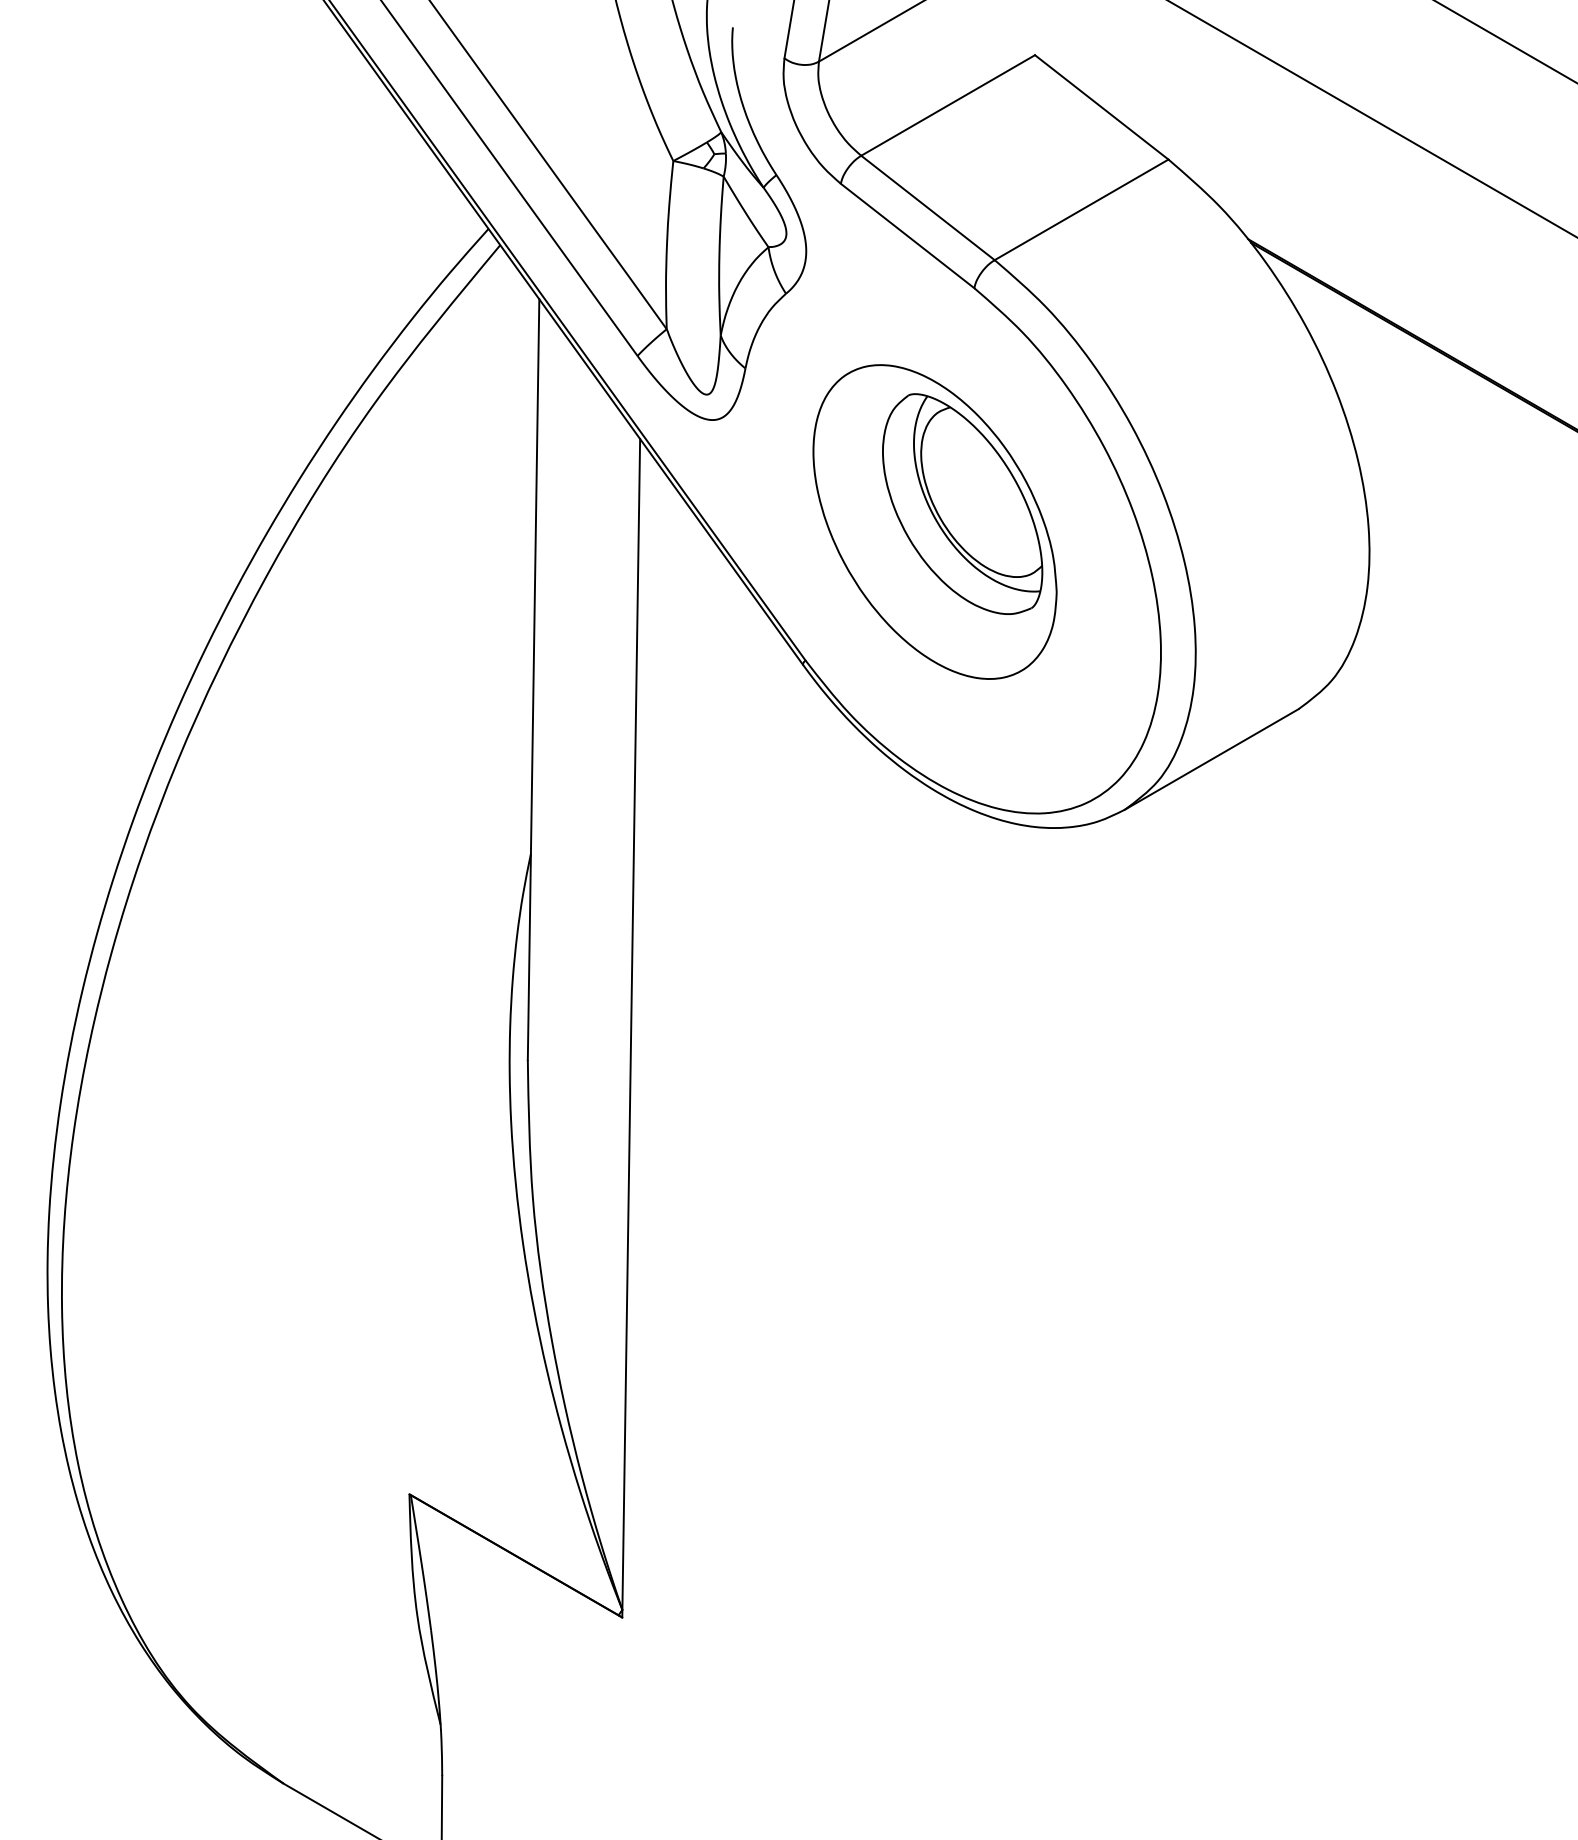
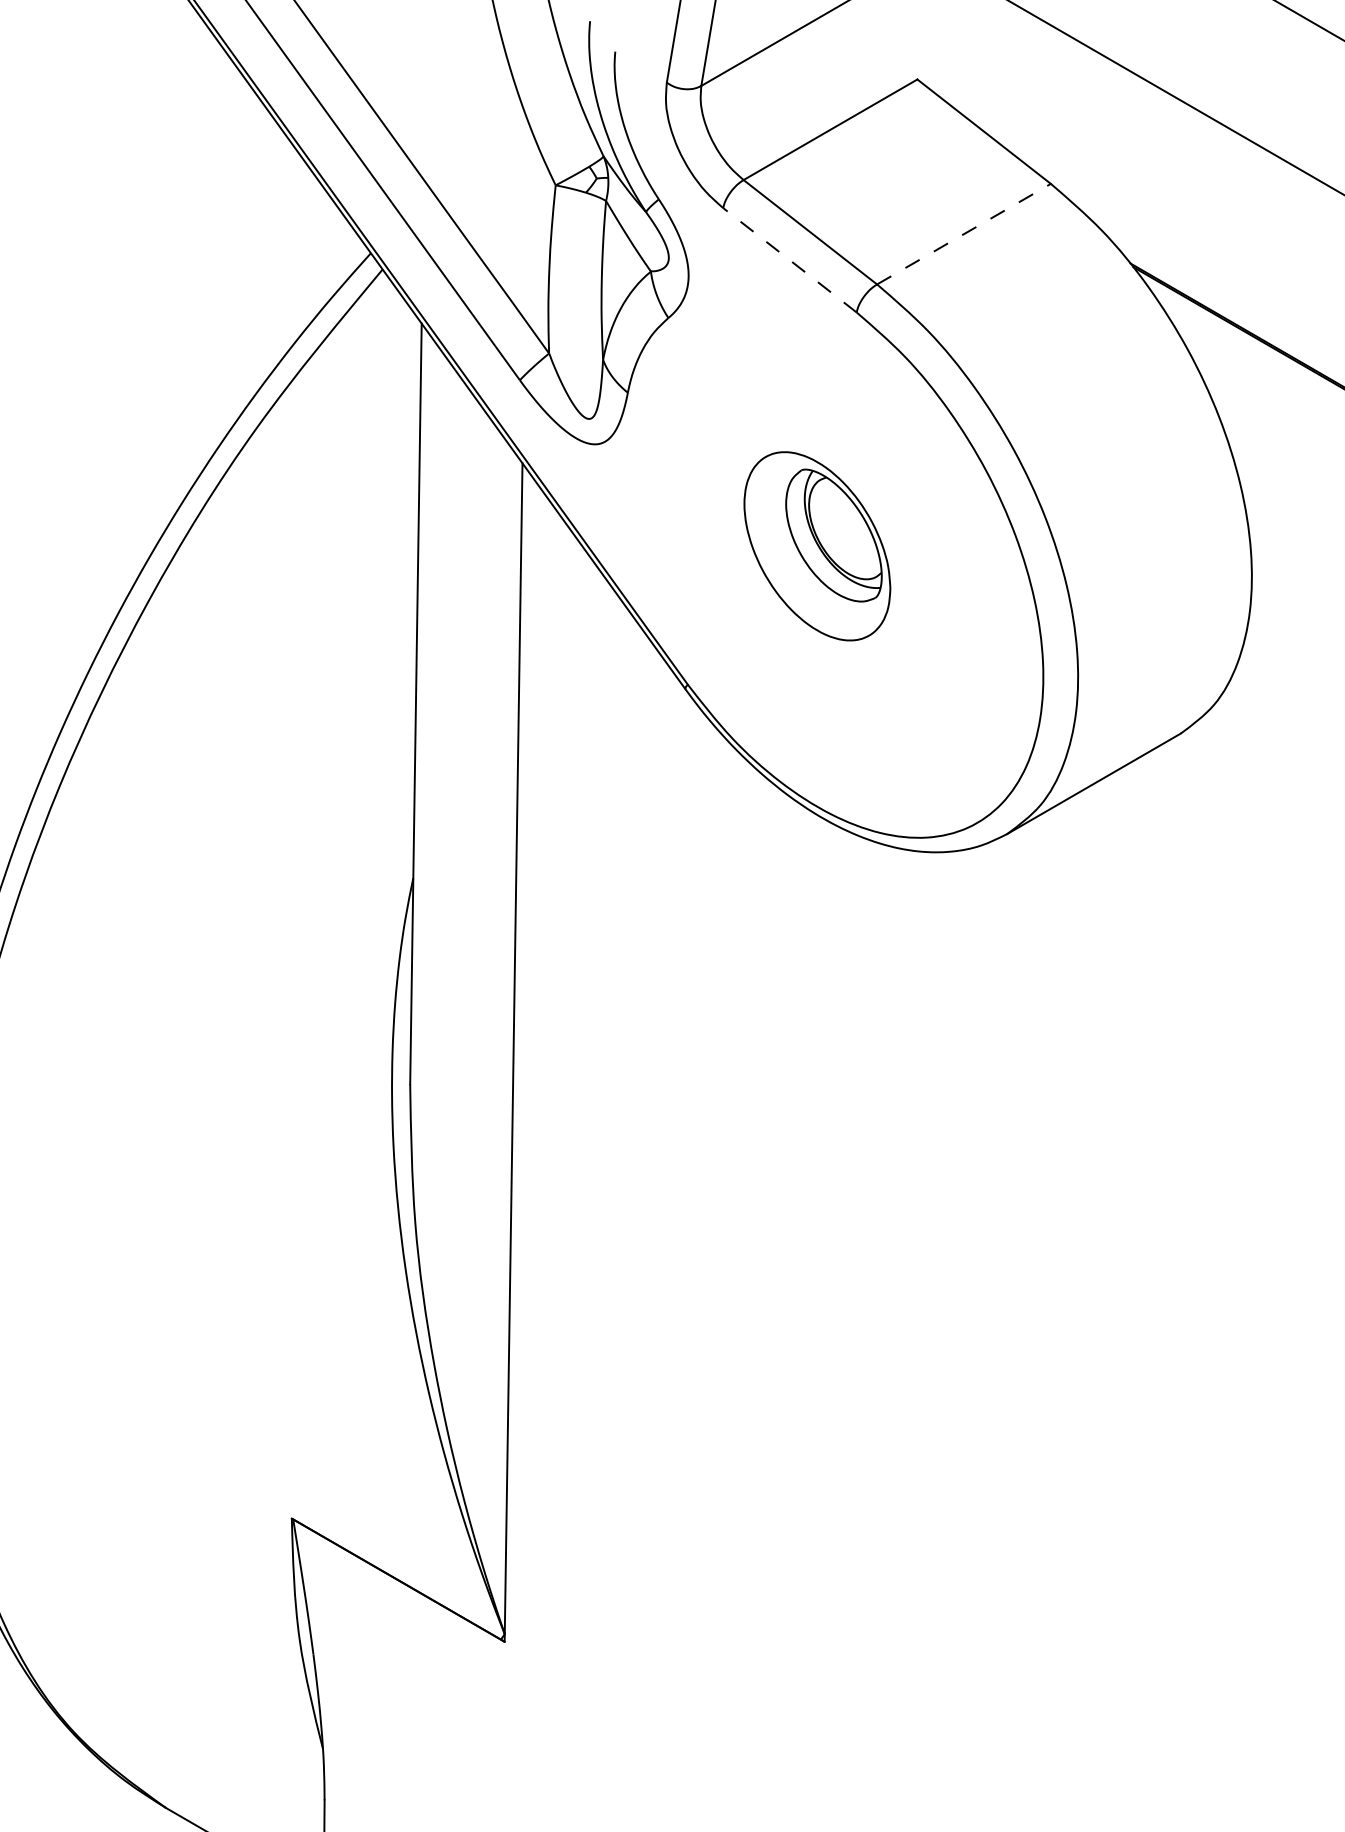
line: (1082, 209) -> (964, 233), solid -> dashed
line: (907, 236) -> (789, 260), solid -> dashed
part: (934, 521) -> (816, 545), size x0.6

